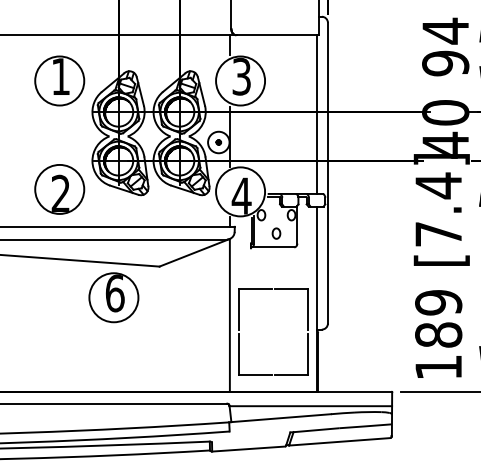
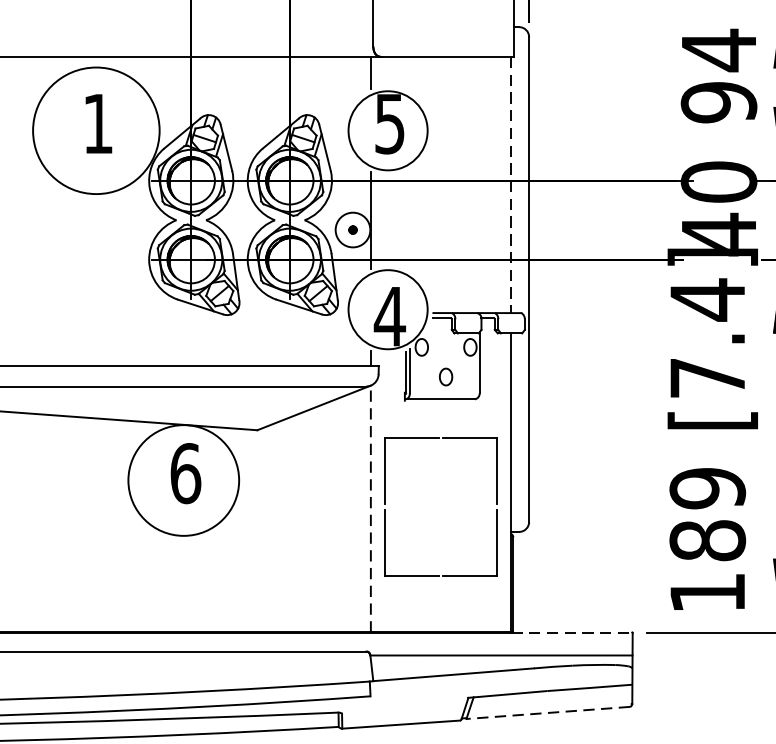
text: (241, 76) -> (389, 123), 3 -> 5
circle: (59, 80) -> (95, 129), size x1.6
line: (316, 115) -> (510, 186), solid -> dashed
part: (59, 189) -> (95, 305), removed
circle: (113, 297) -> (183, 480), size x1.4
line: (229, 315) -> (370, 509), solid -> dashed
part: (239, 330) -> (386, 504), moved
line: (354, 391) -> (571, 631), solid -> dashed
line: (339, 441) -> (547, 712), solid -> dashed

